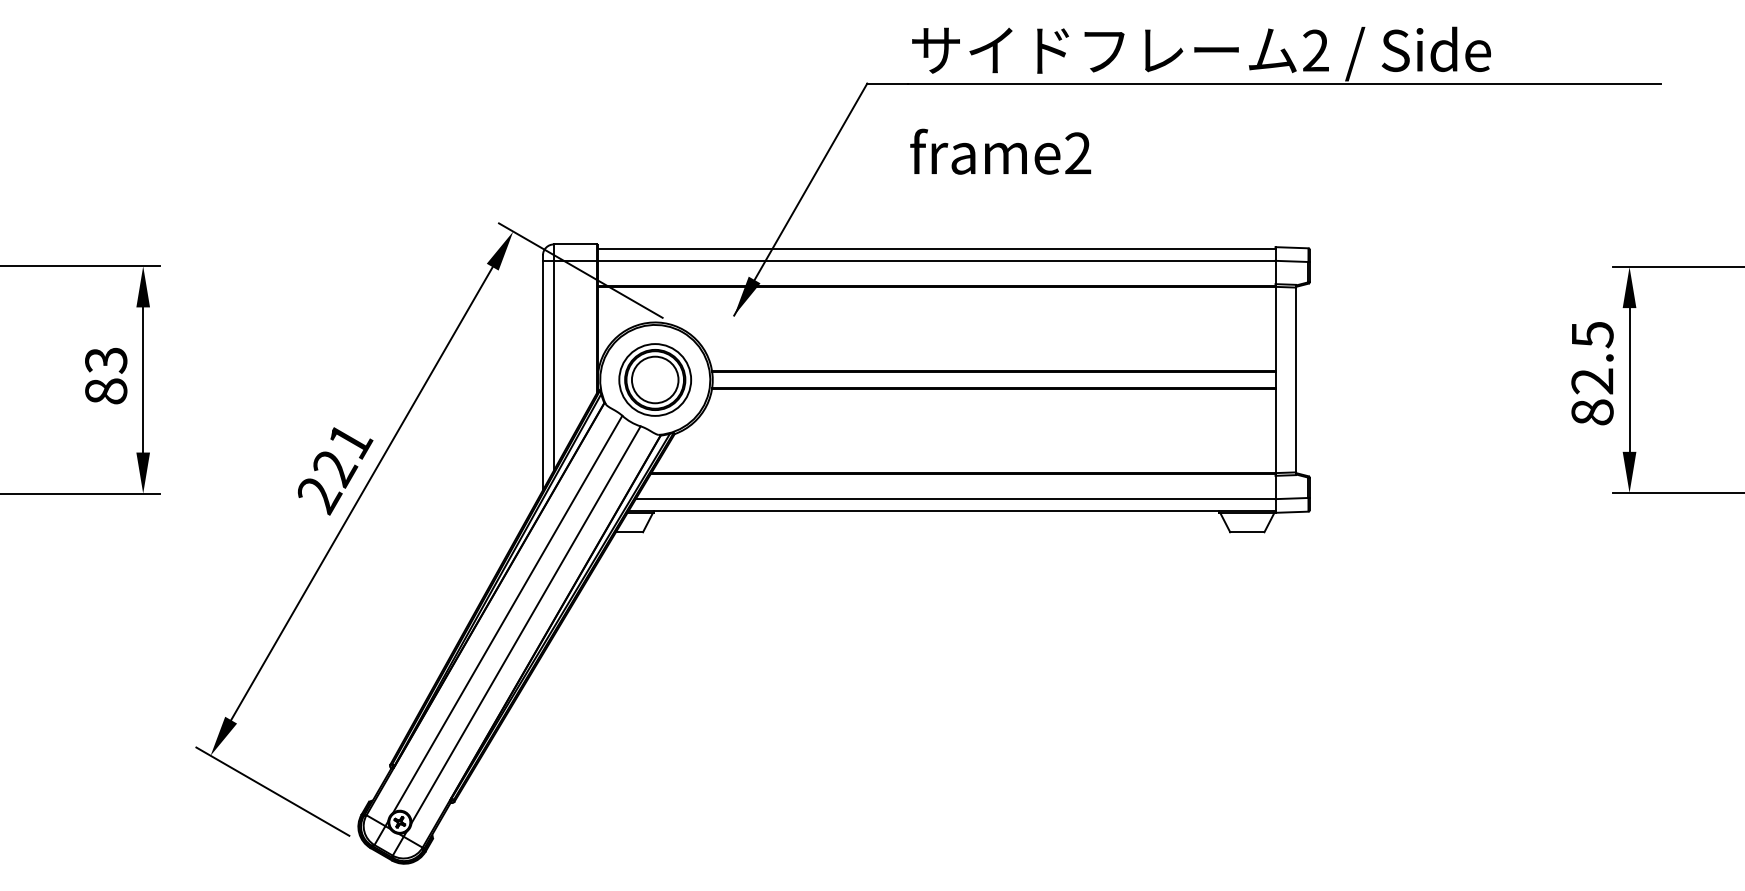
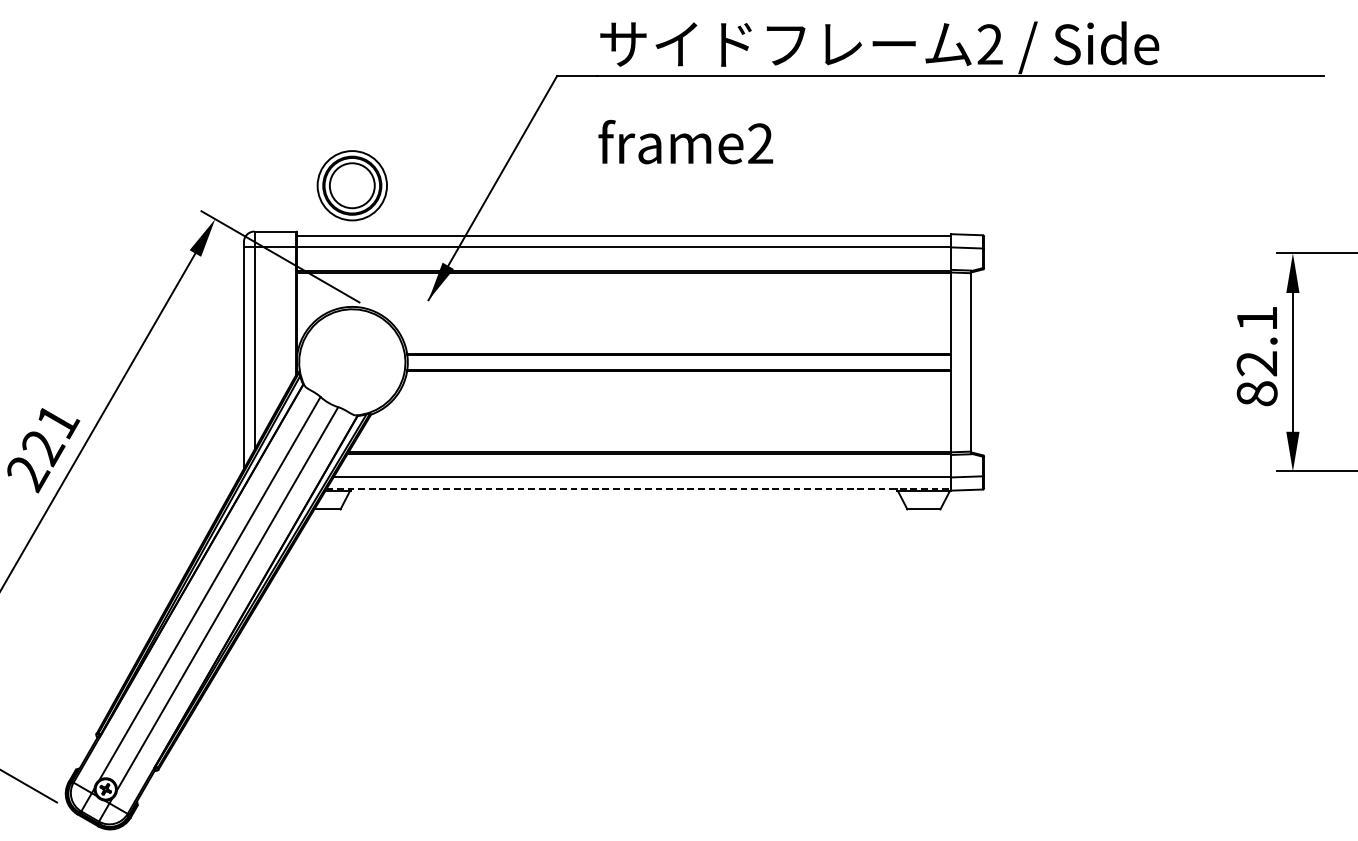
text: (1592, 335) -> (1257, 319), 82.5 -> 82.1
part: (655, 379) -> (352, 185), moved
line: (951, 511) -> (638, 489), solid -> dashed

